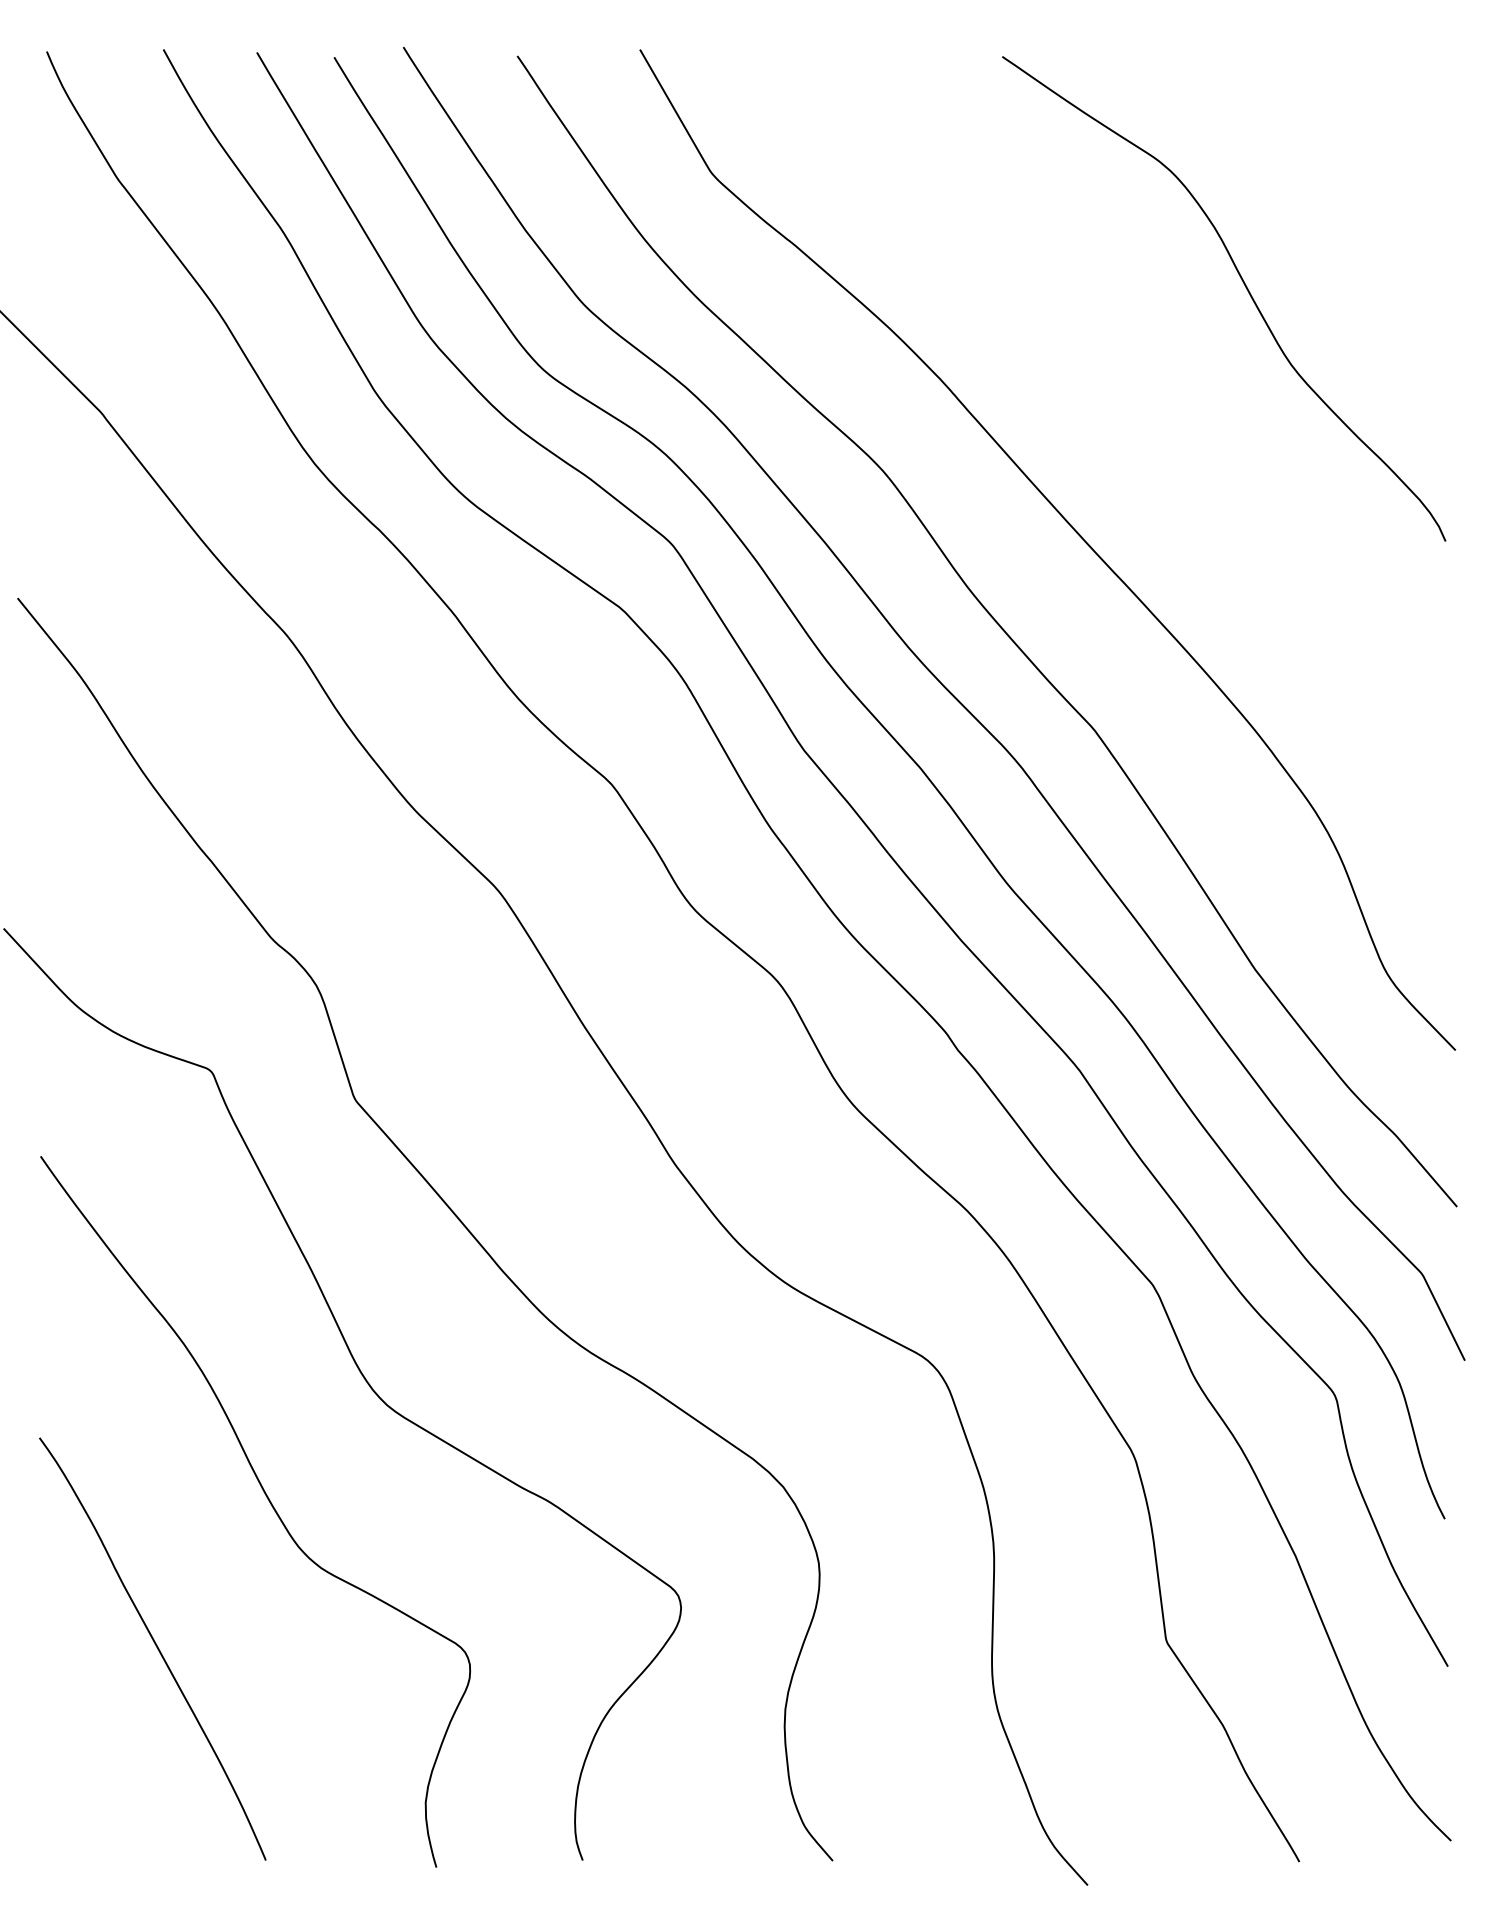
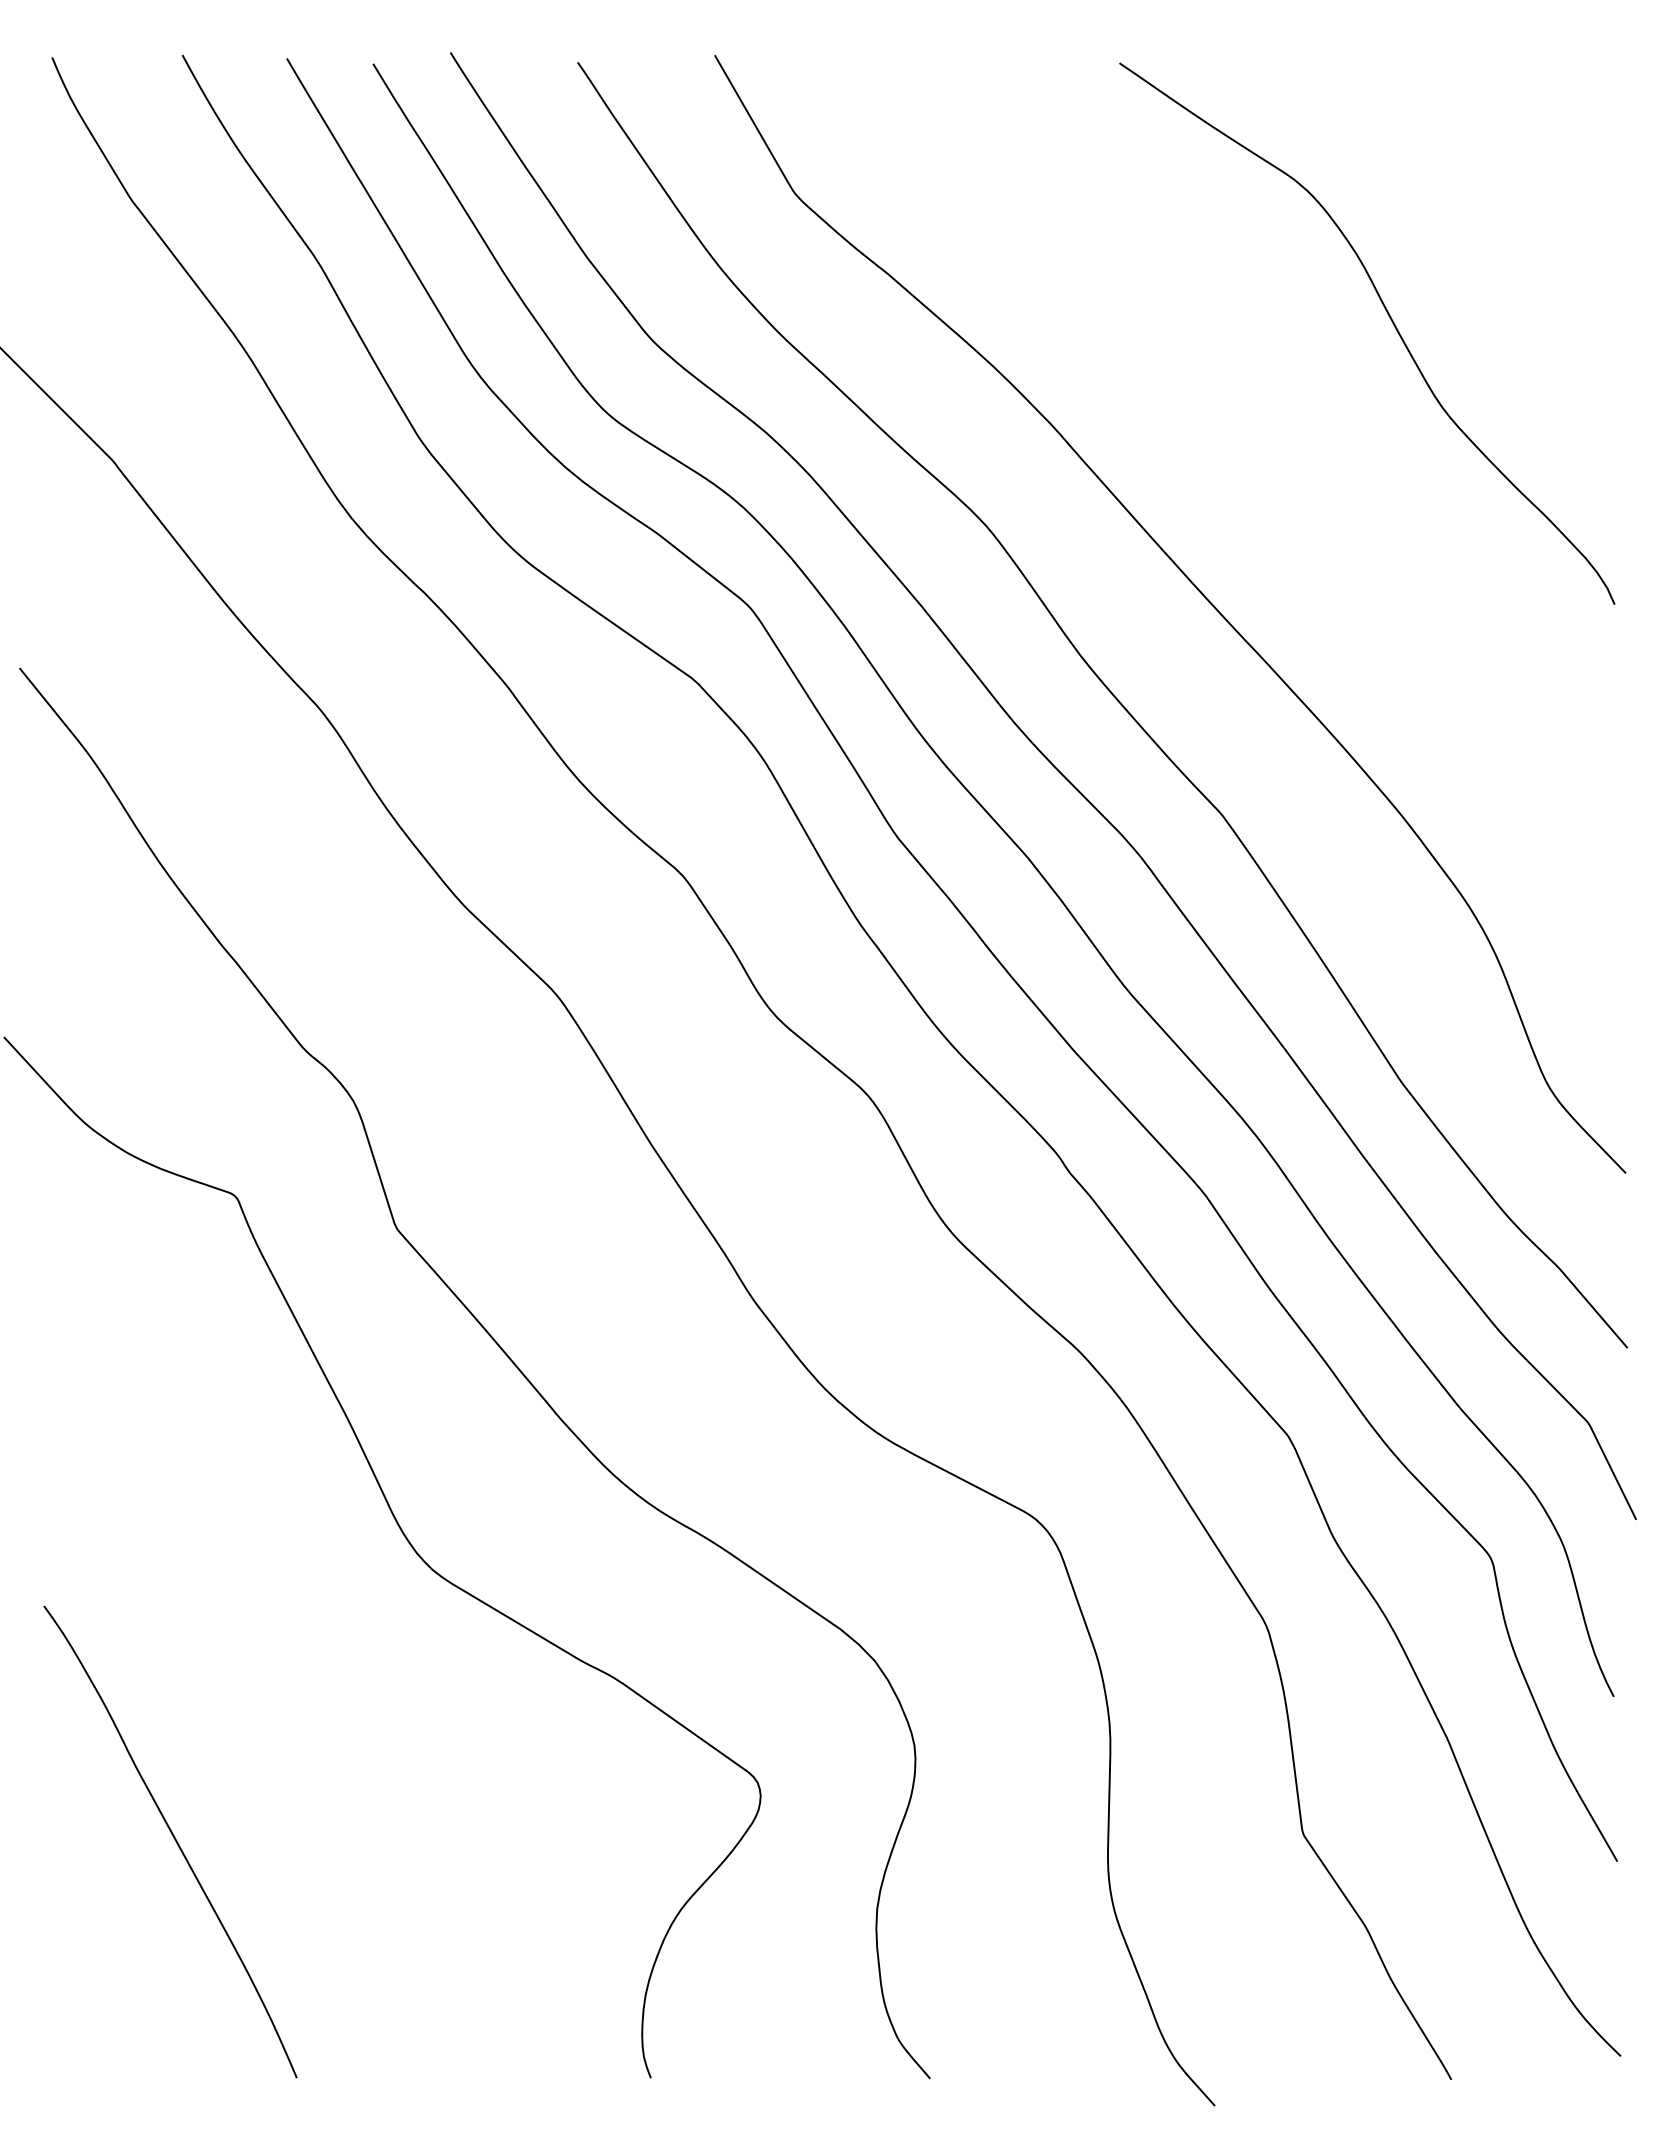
curve: (270, 1503) -> (301, 1679), removed

